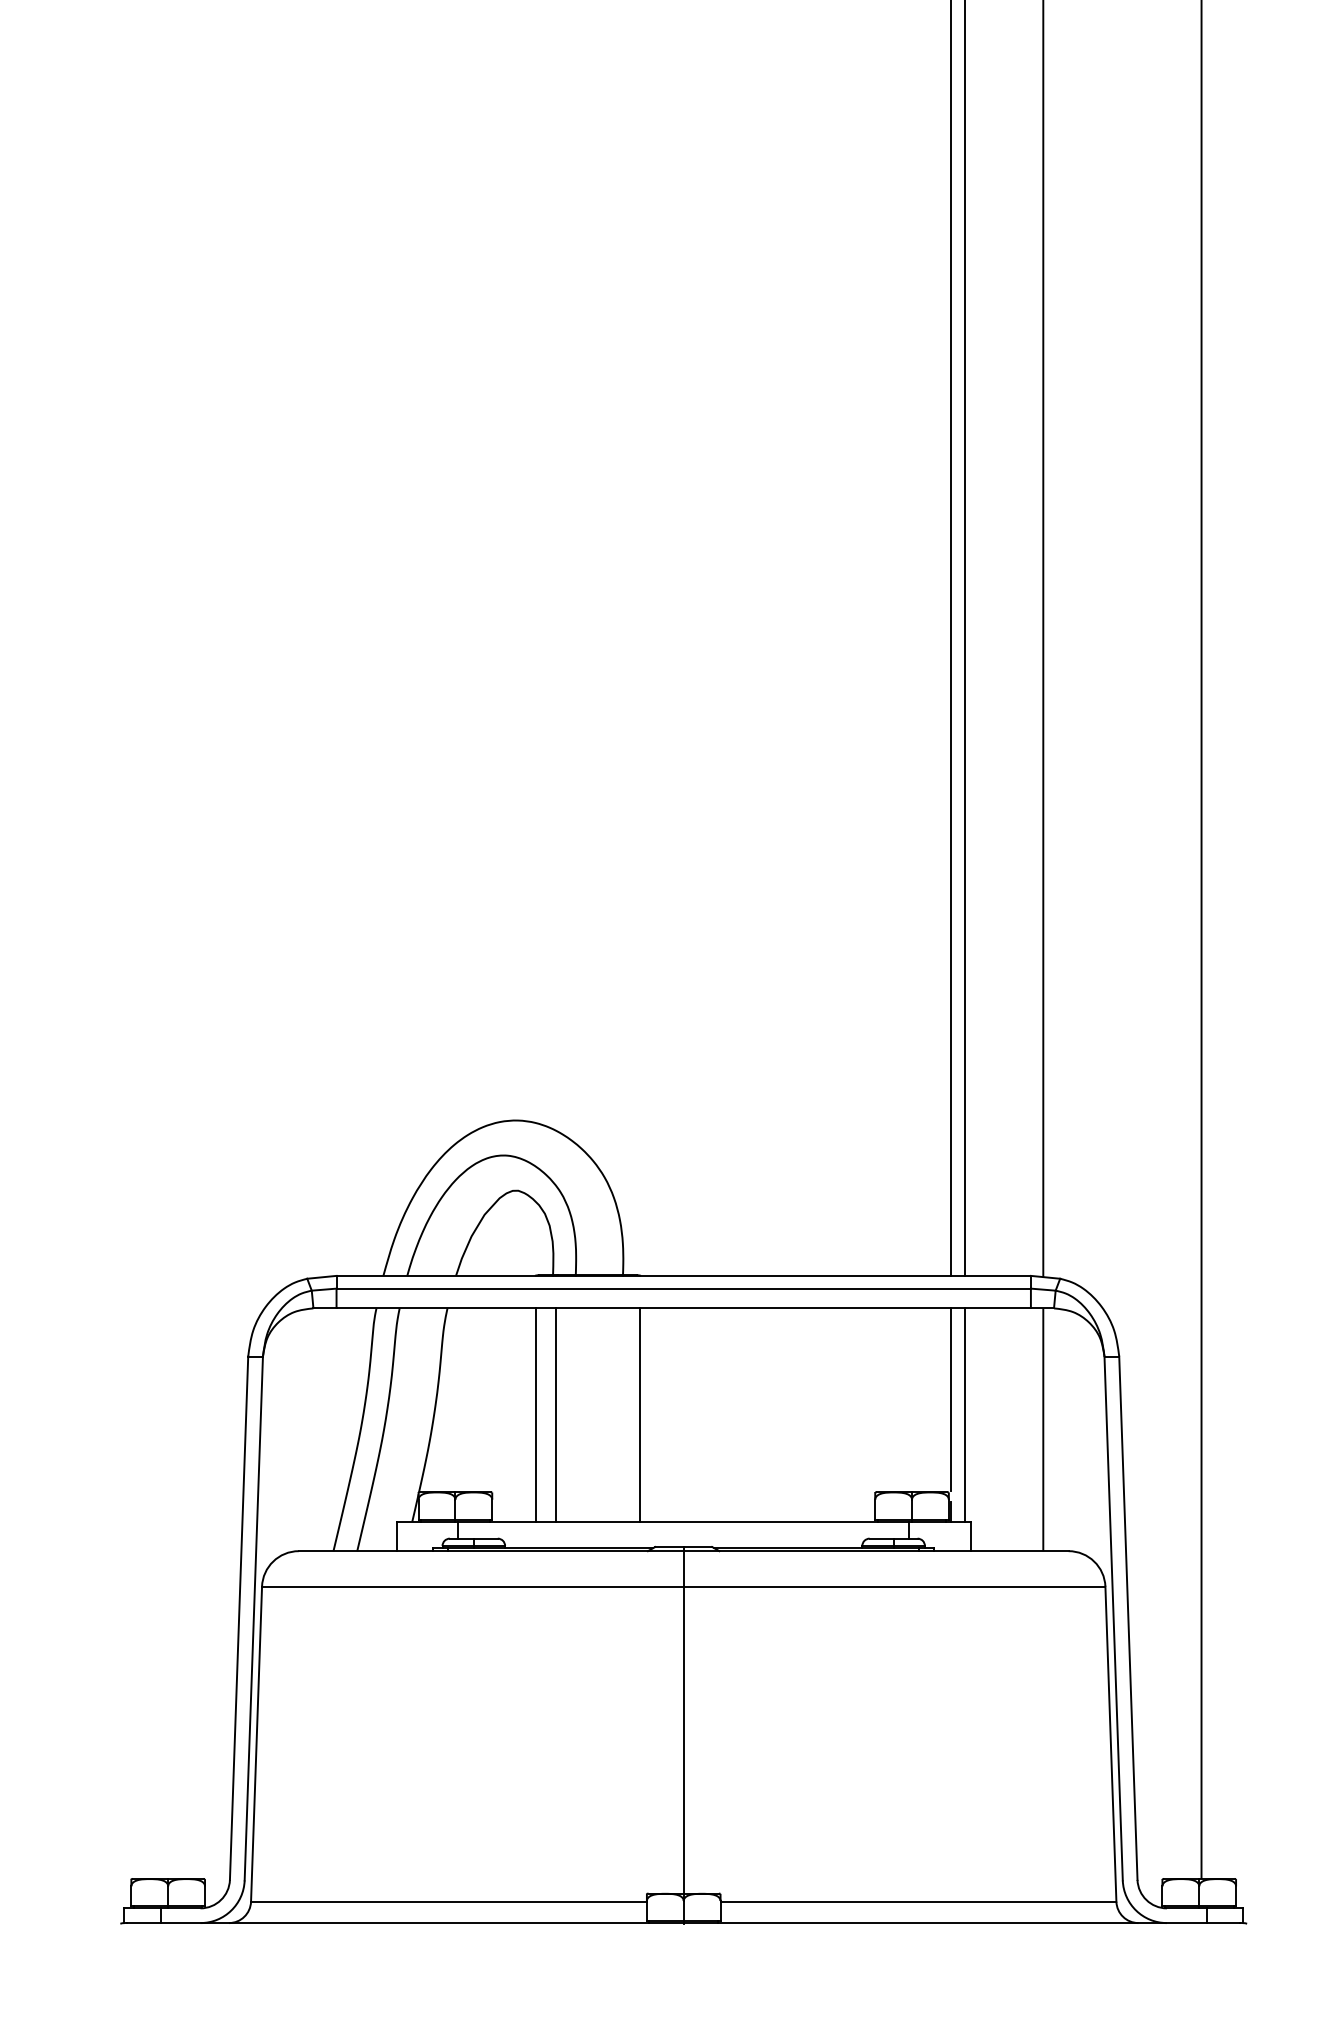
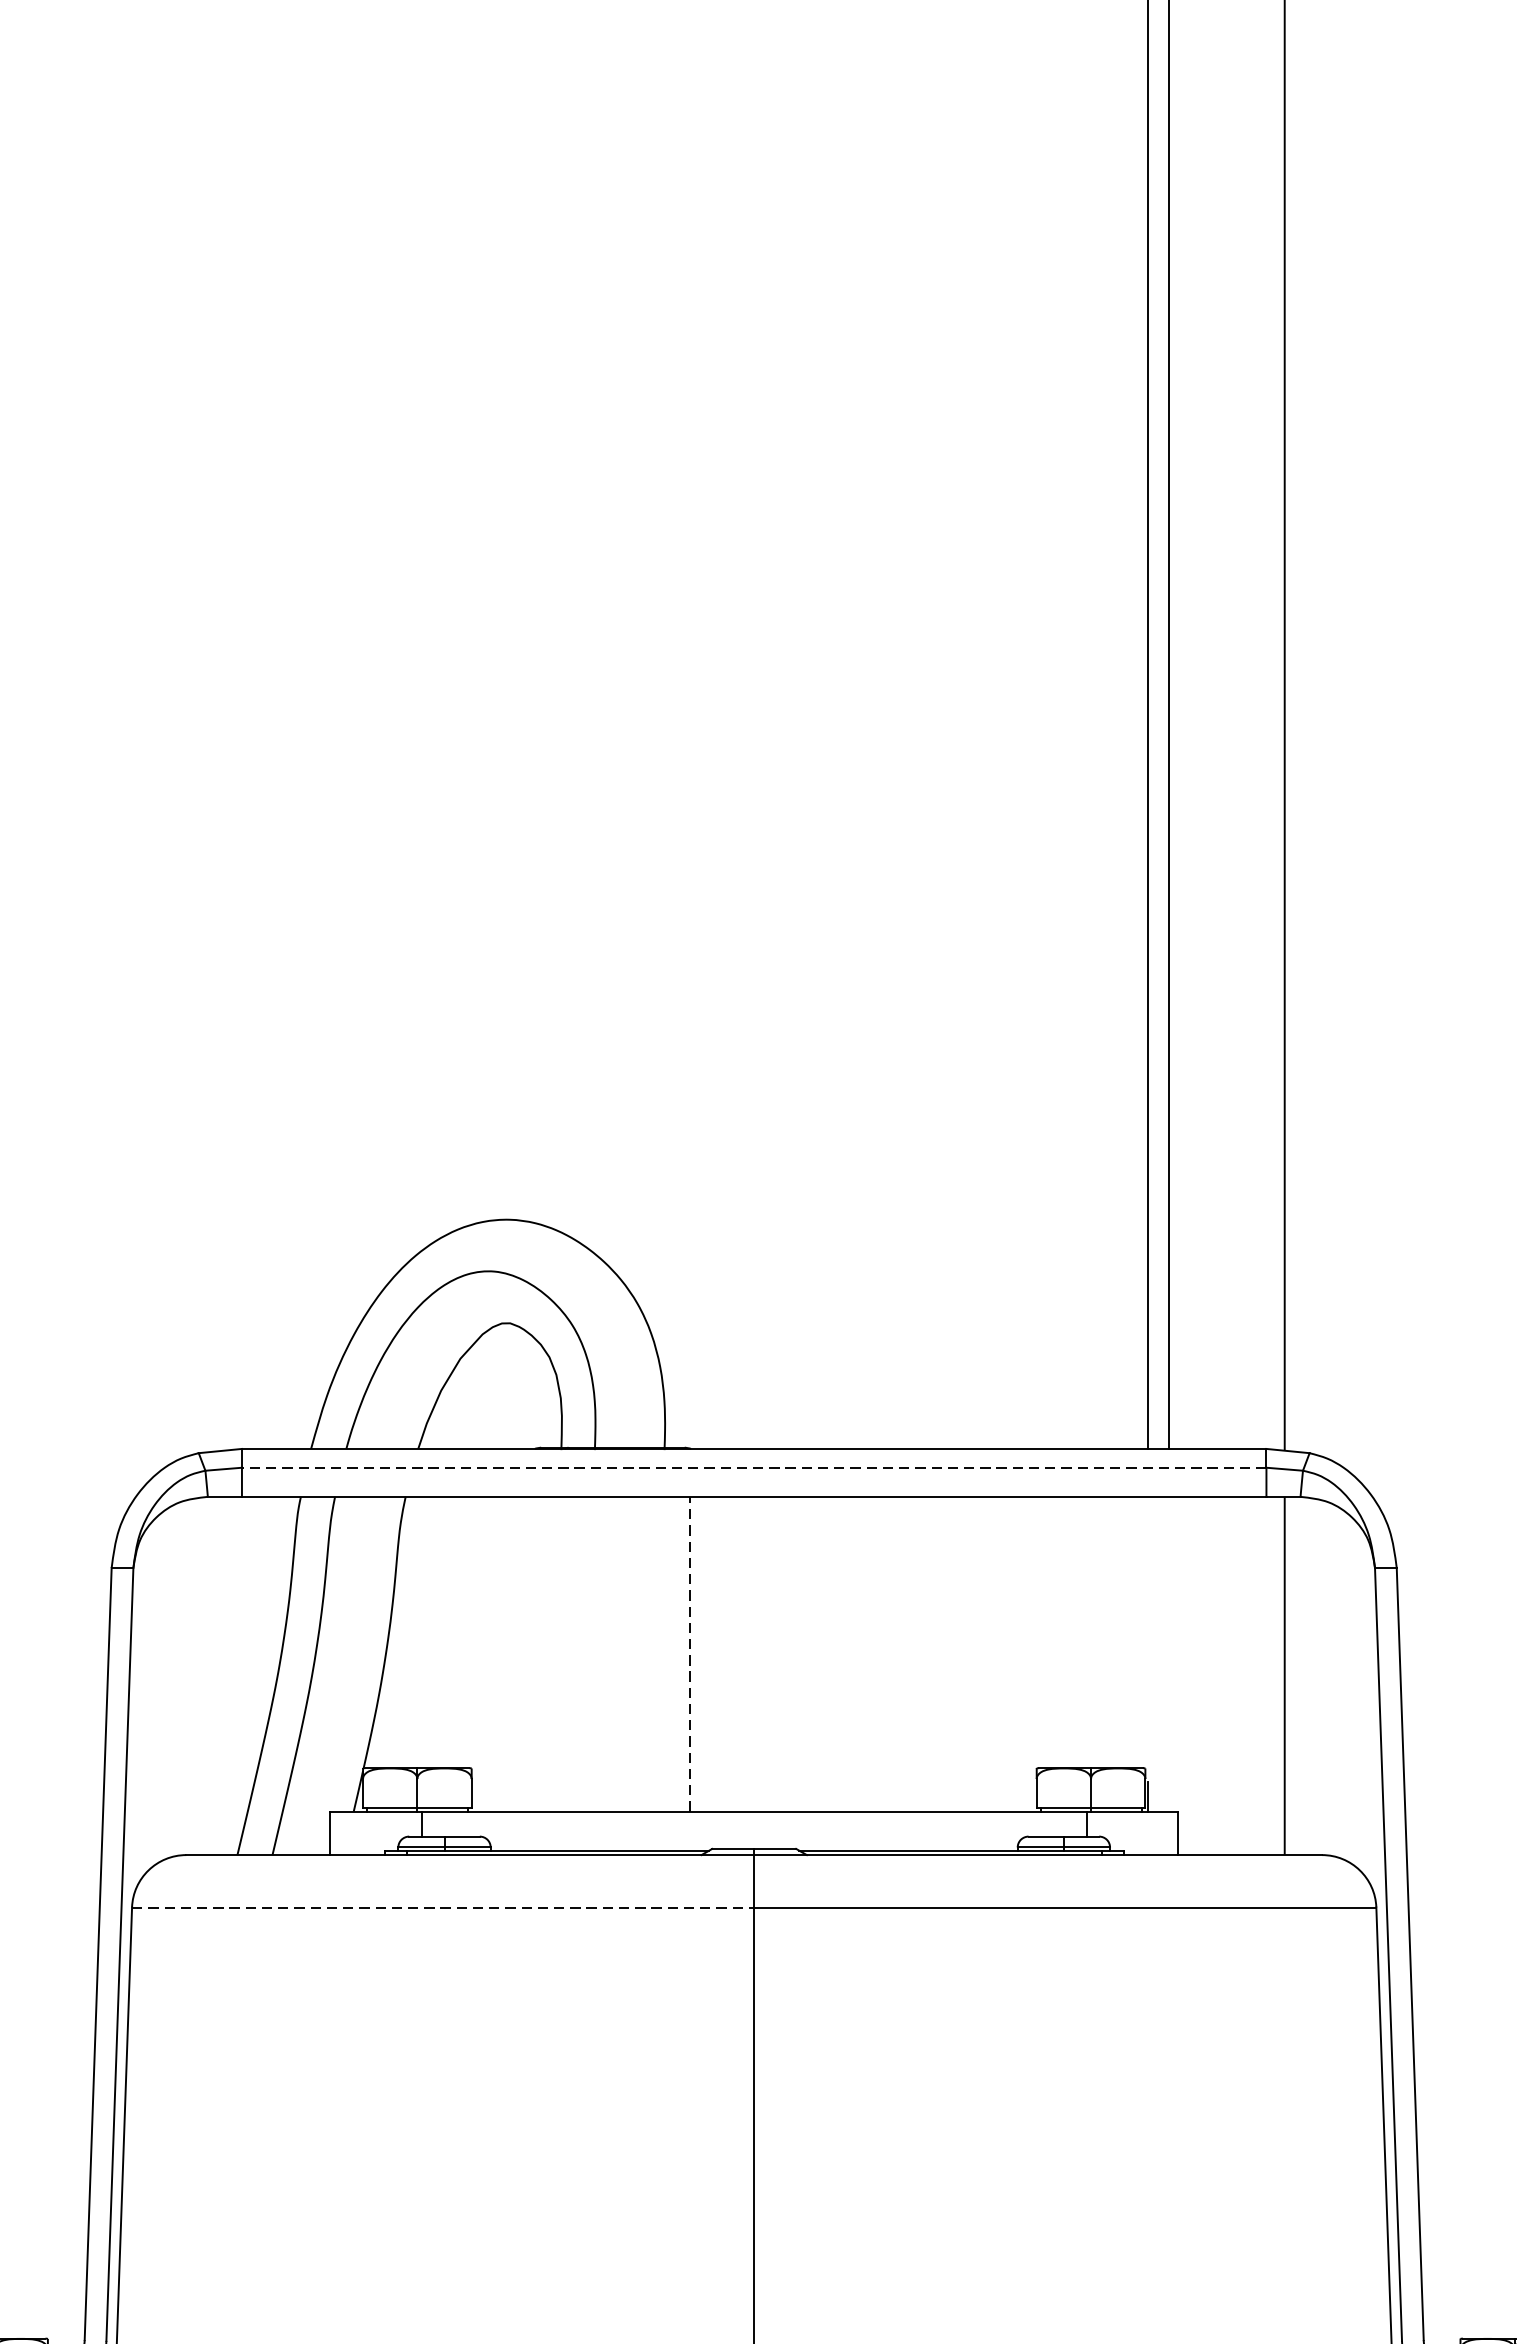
line: (683, 1288) -> (753, 1467), solid -> dashed
line: (950, 1399) -> (1147, 1631), removed
line: (535, 1414) -> (535, 1653), removed
line: (555, 1414) -> (565, 1653), removed
line: (965, 1414) -> (1169, 1653), removed
line: (640, 1415) -> (690, 1654), solid -> dashed
line: (472, 1586) -> (442, 1907), solid -> dashed

